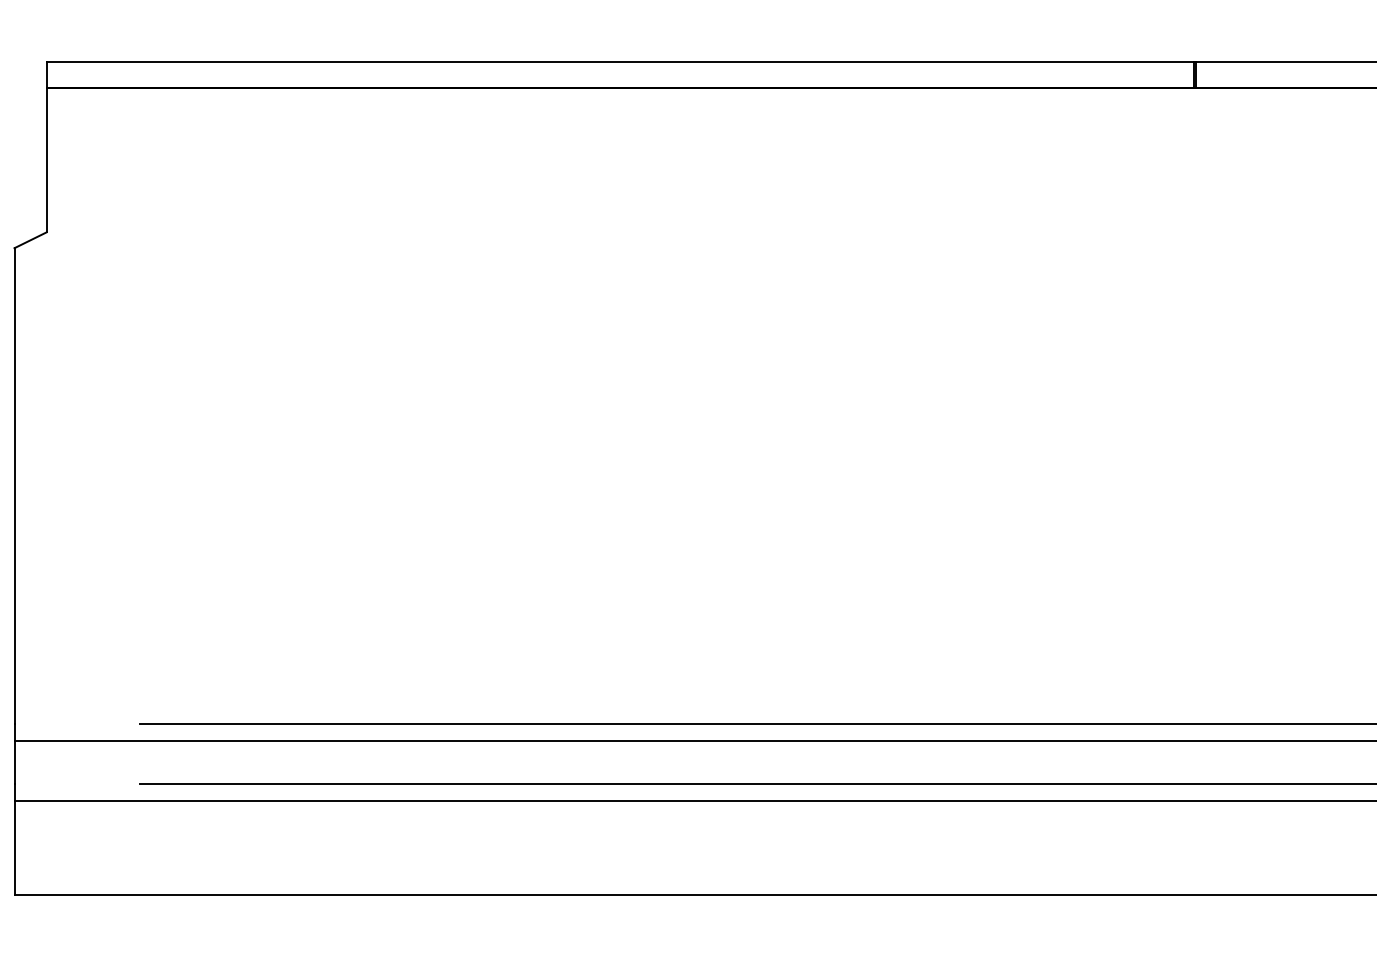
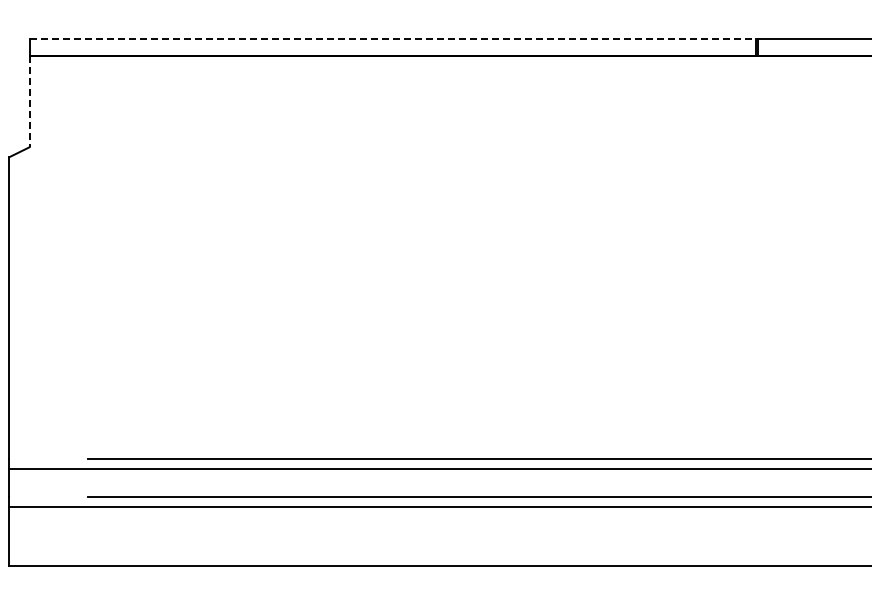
line: (621, 62) -> (393, 39), solid -> dashed
line: (46, 160) -> (29, 101), solid -> dashed

